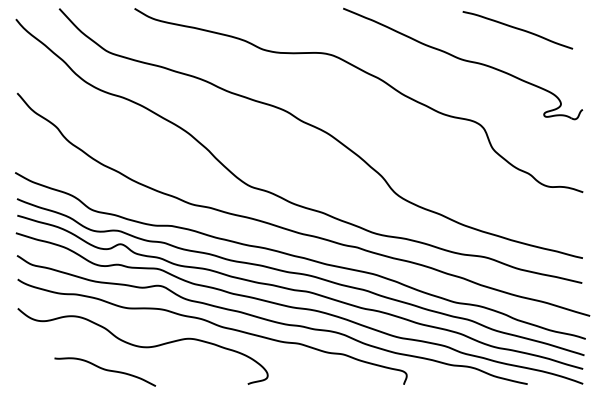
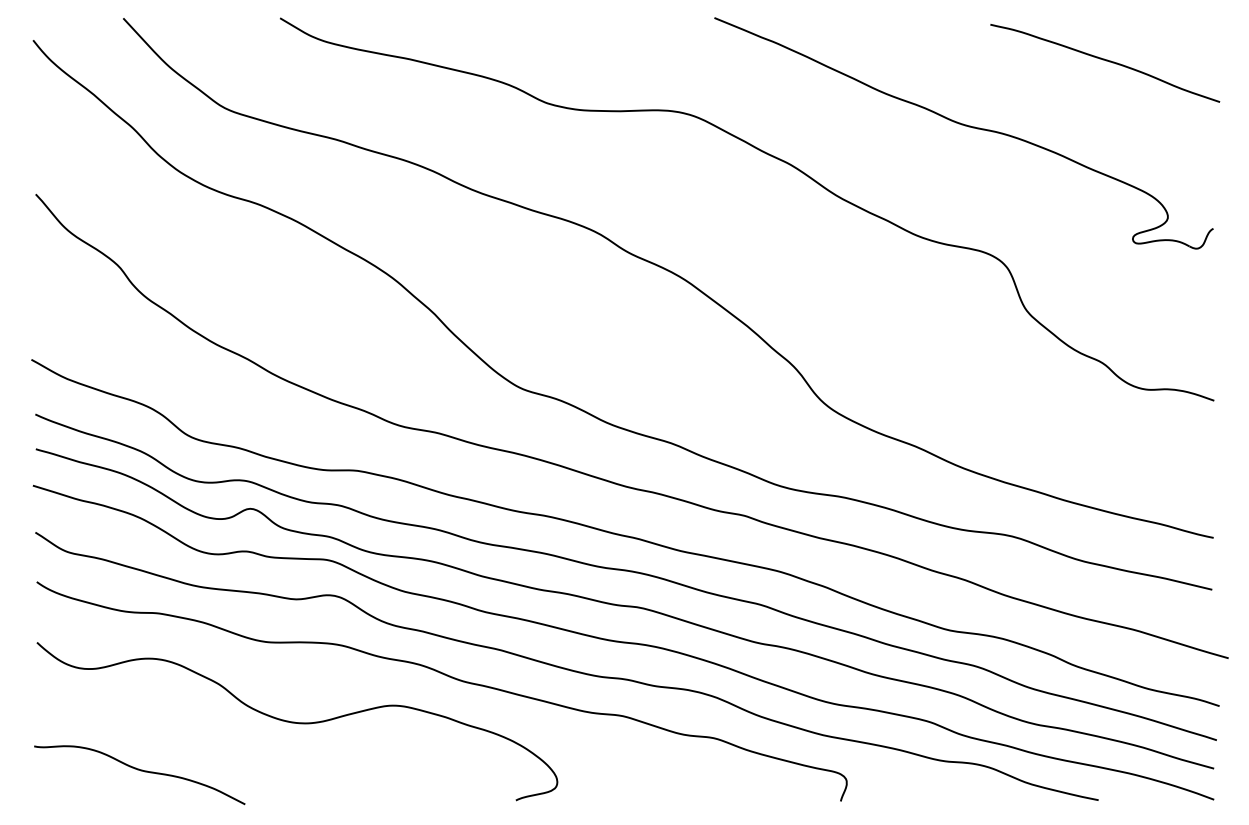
curve: (517, 29) -> (1104, 61), moved
curve: (105, 370) -> (140, 771), moved

